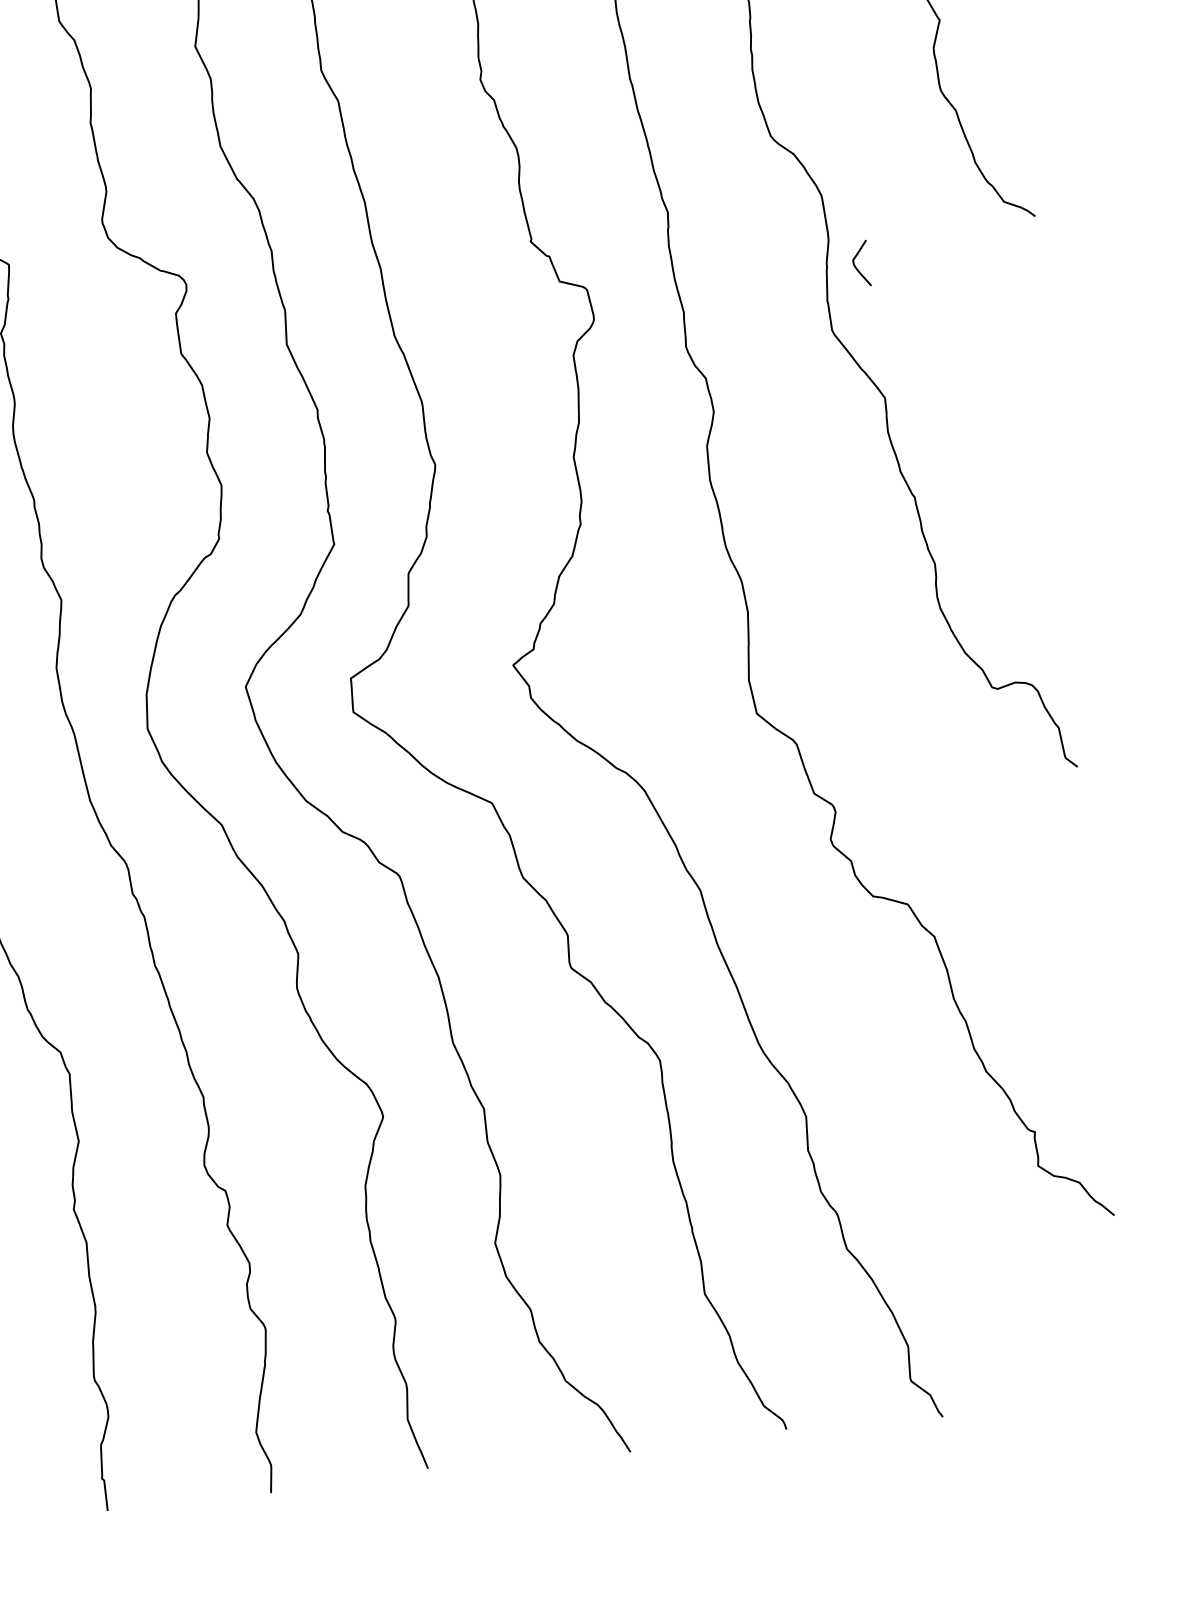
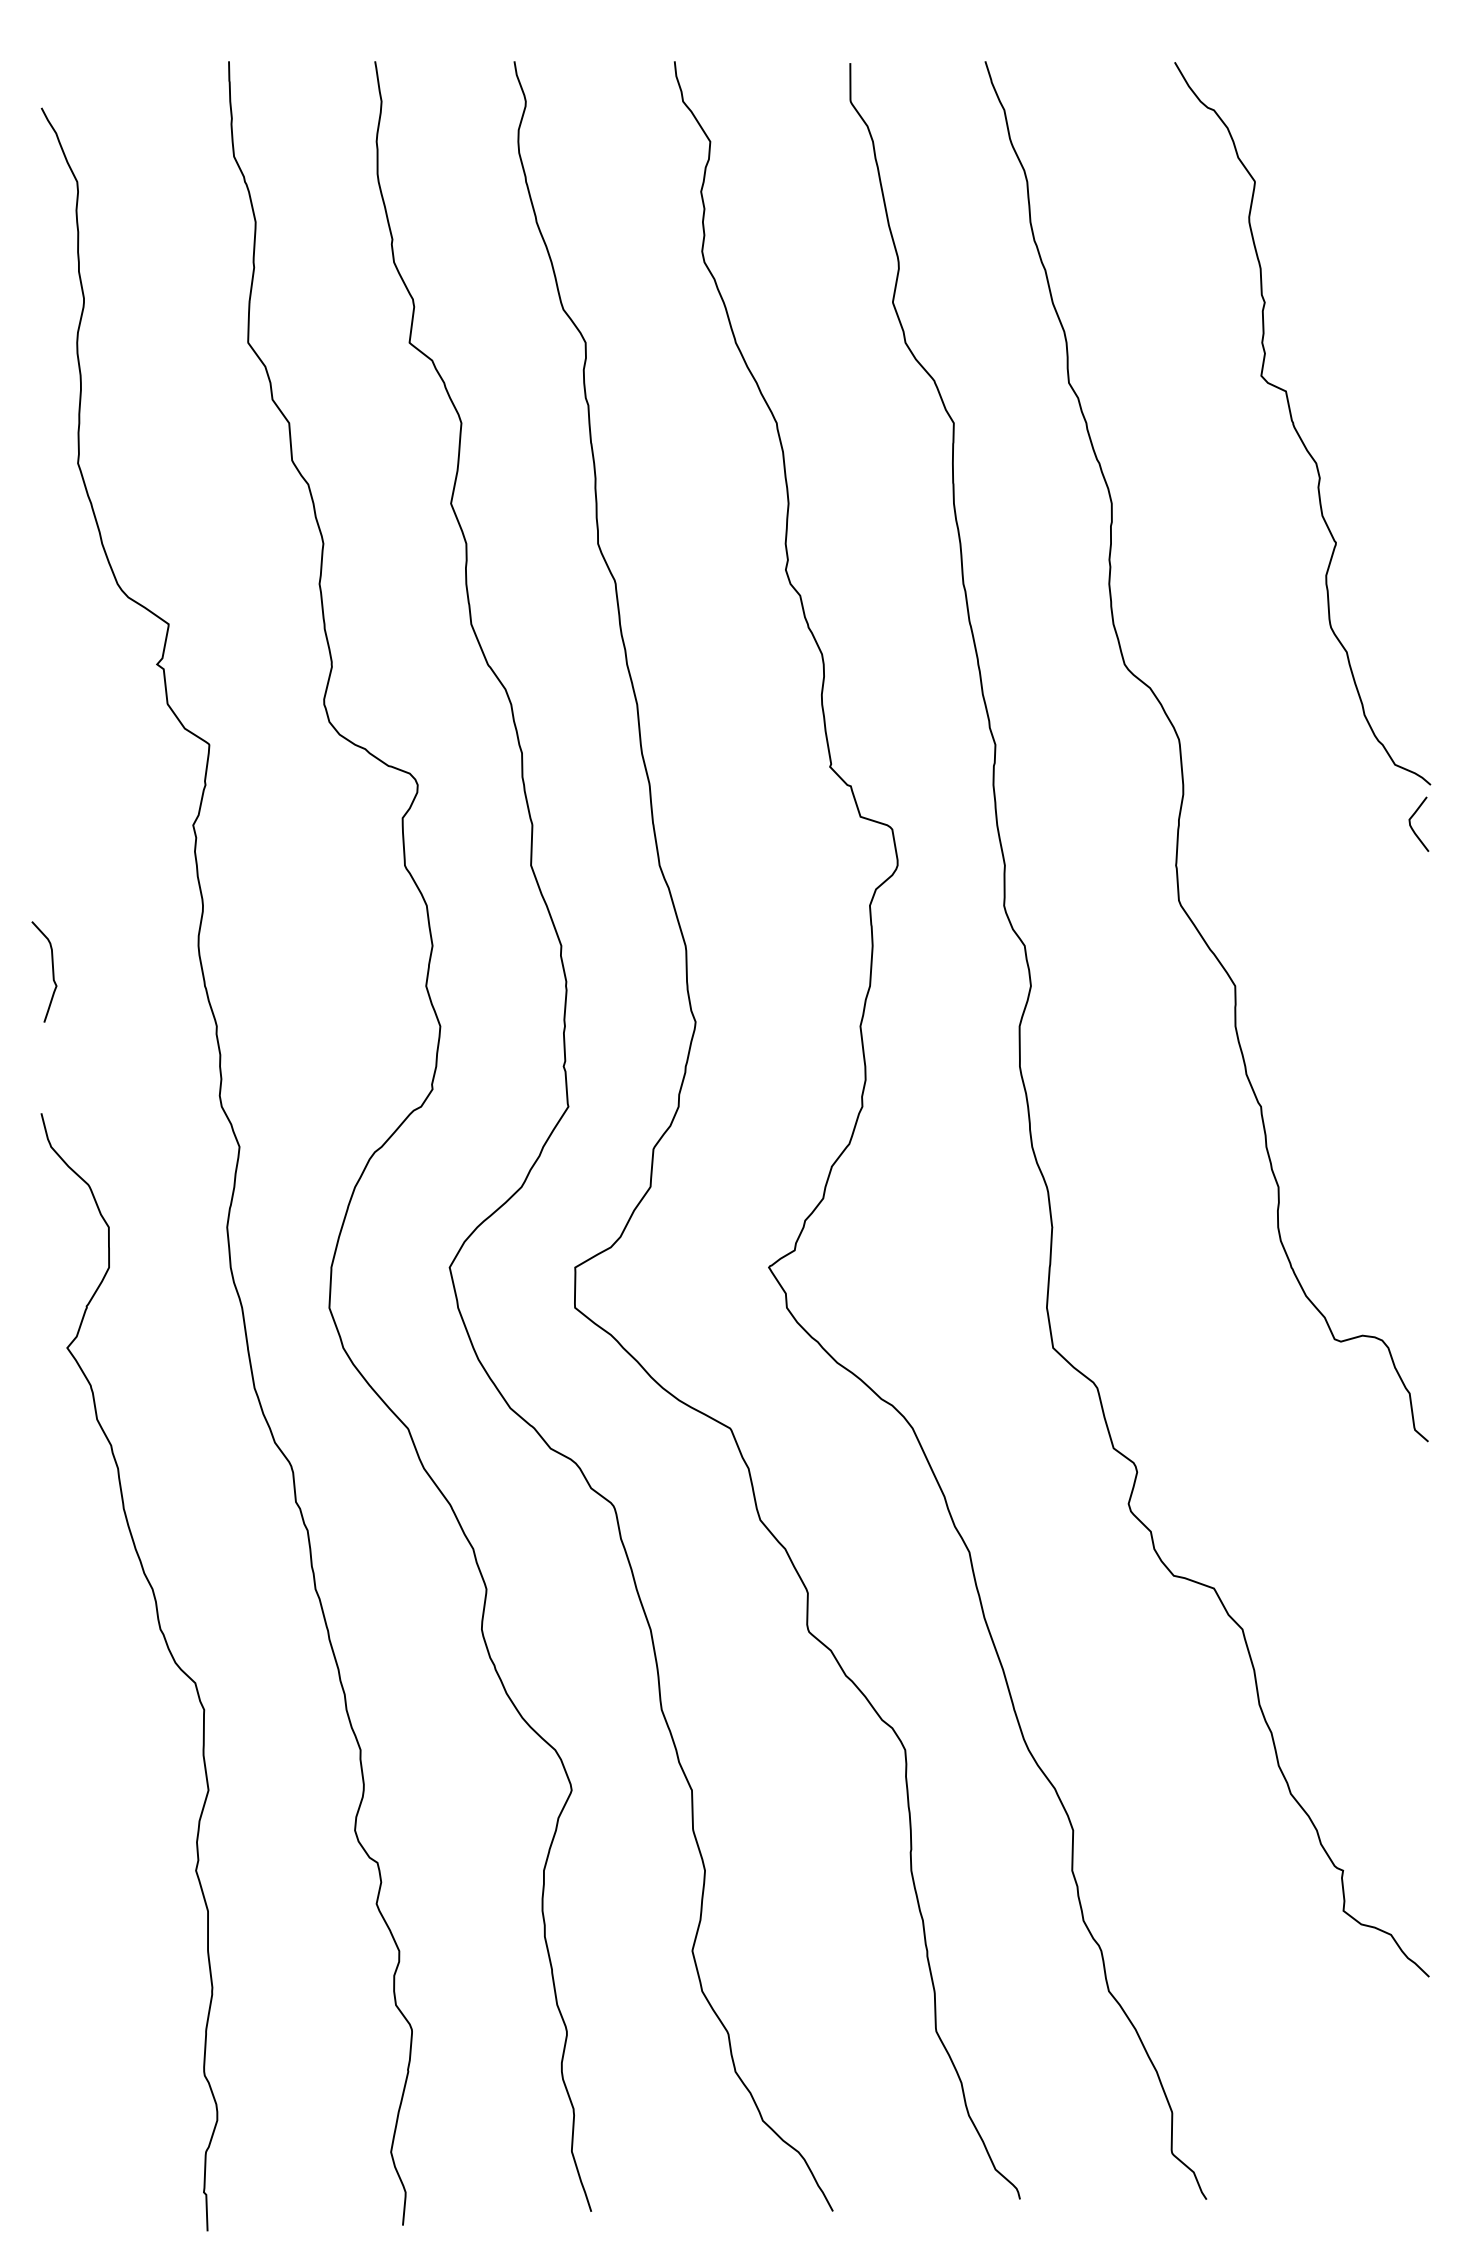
curve: (856, 266) -> (1412, 827), moved

